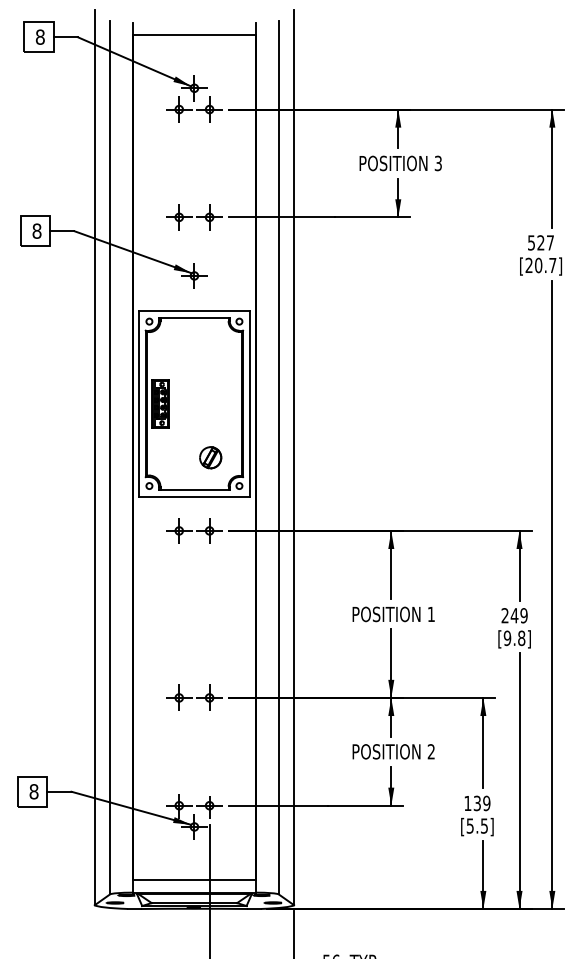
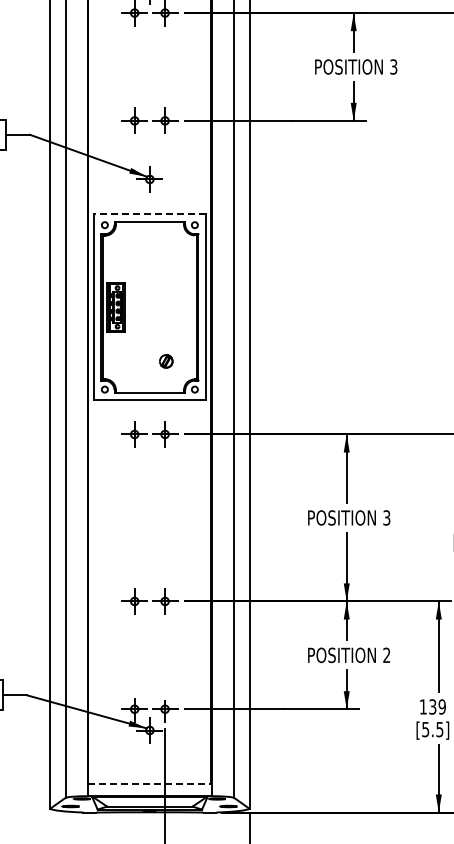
line: (194, 310) -> (149, 214), solid -> dashed
part: (210, 457) -> (165, 361), size x0.6
text: (430, 614) -> (385, 518), 1 -> 3
line: (194, 880) -> (149, 784), solid -> dashed

